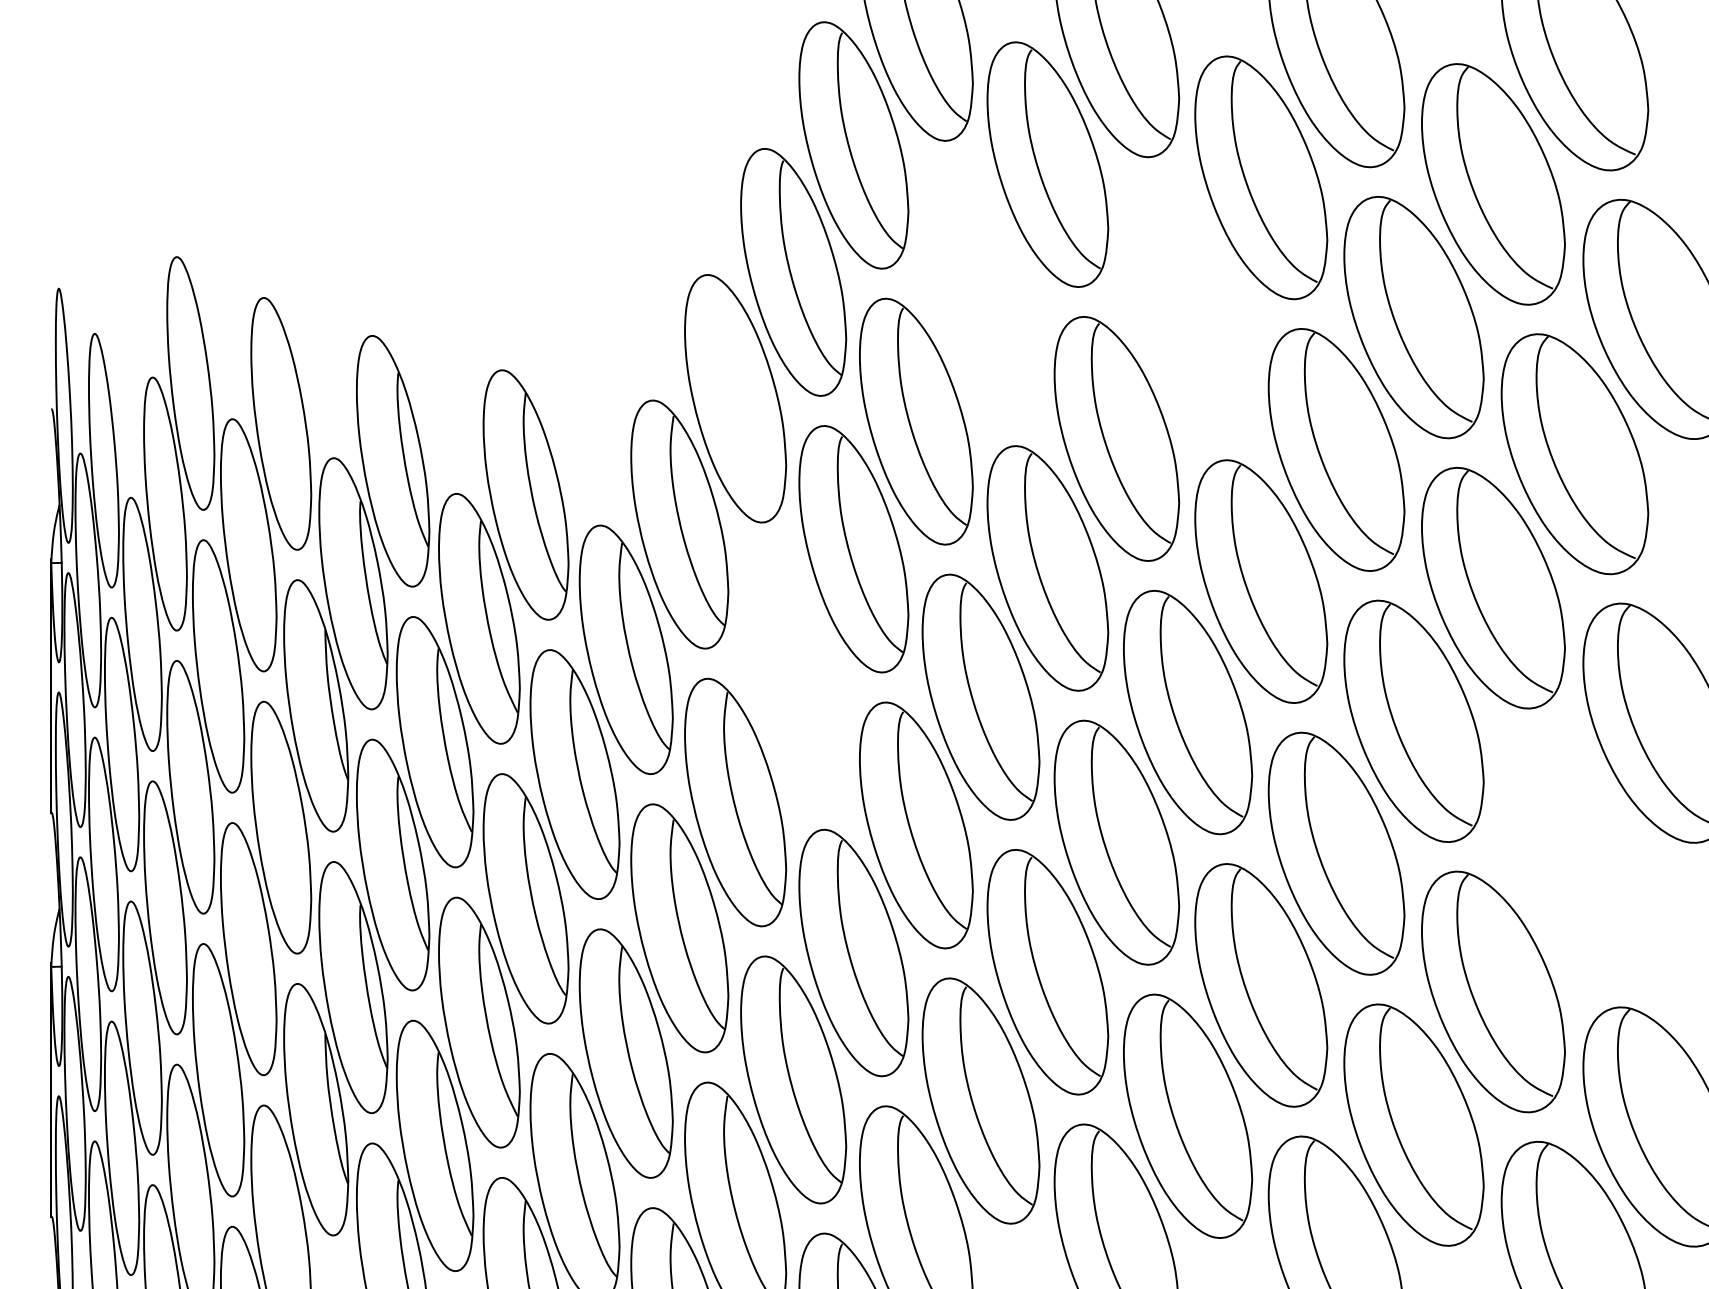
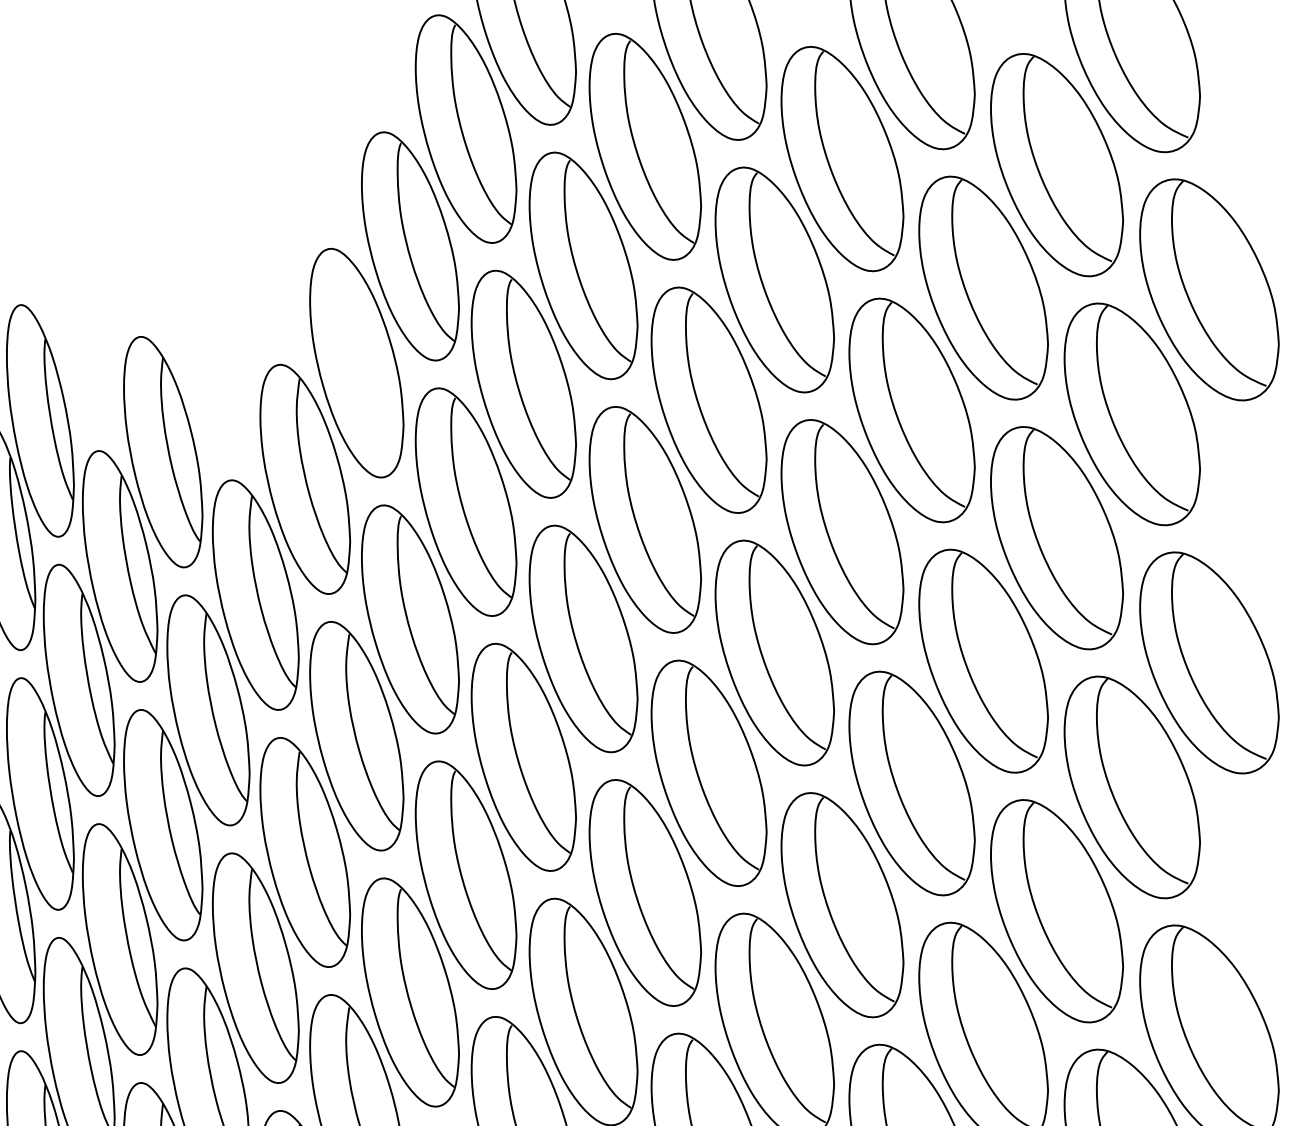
part: (980, 293) -> (583, 265), added
part: (1188, 308) -> (775, 279), added
part: (793, 675) -> (410, 618), added
part: (1574, 857) -> (1131, 786), added

